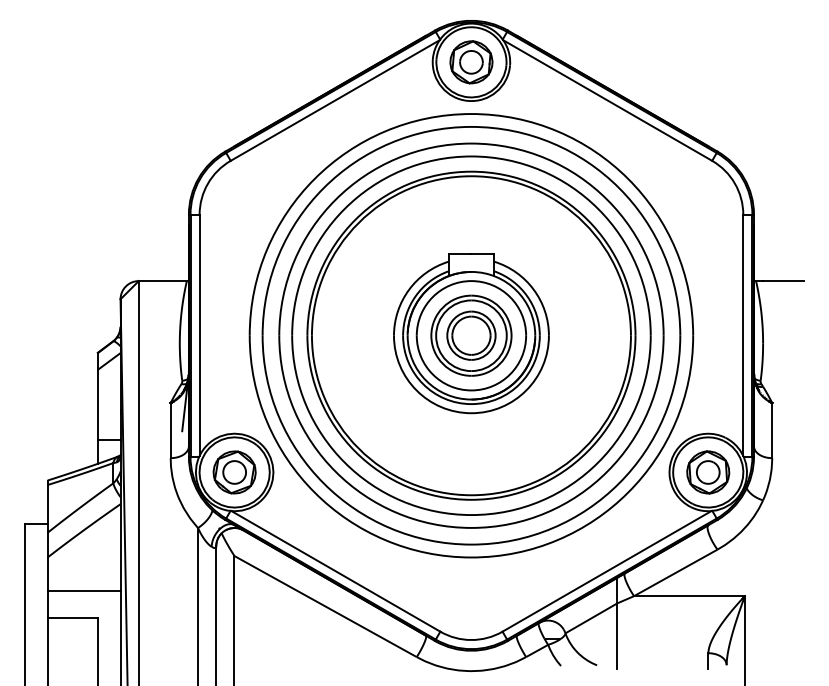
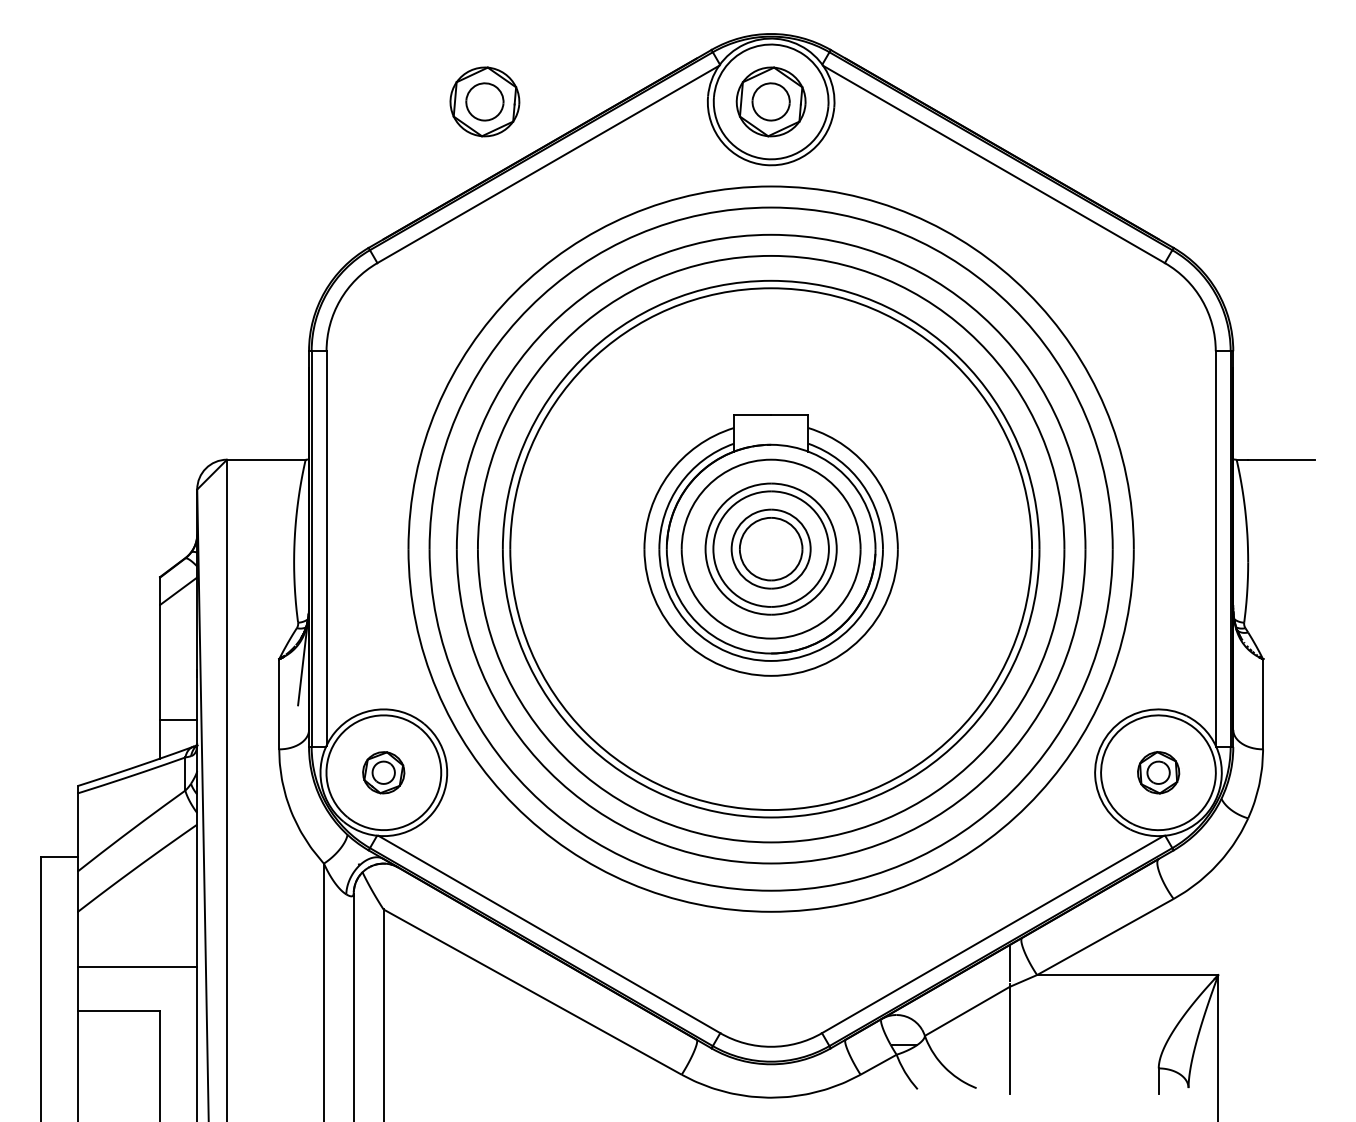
part: (296, 62) -> (484, 102), added
part: (234, 472) -> (383, 772), size x0.6
part: (708, 472) -> (1158, 772), size x0.6

